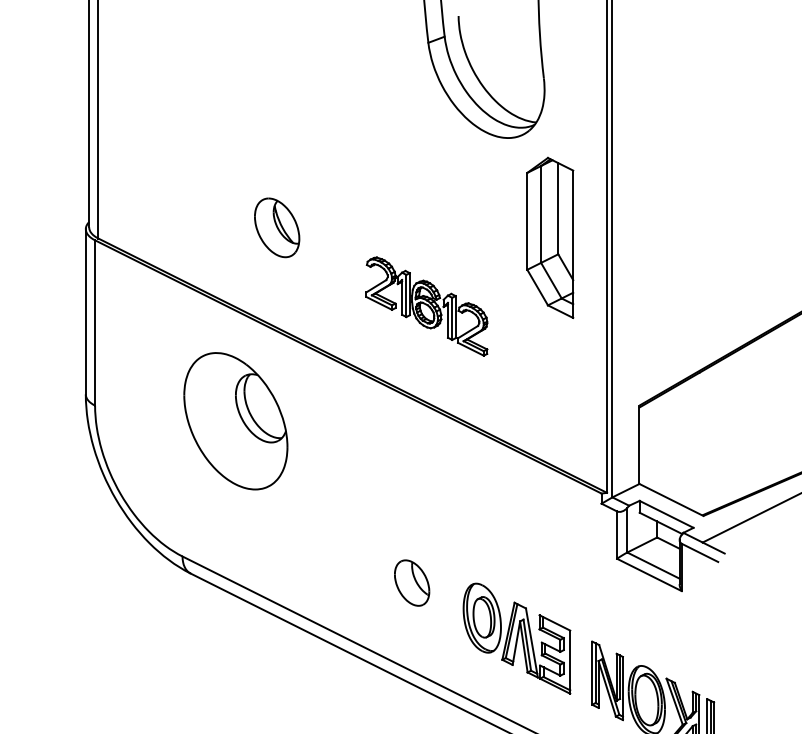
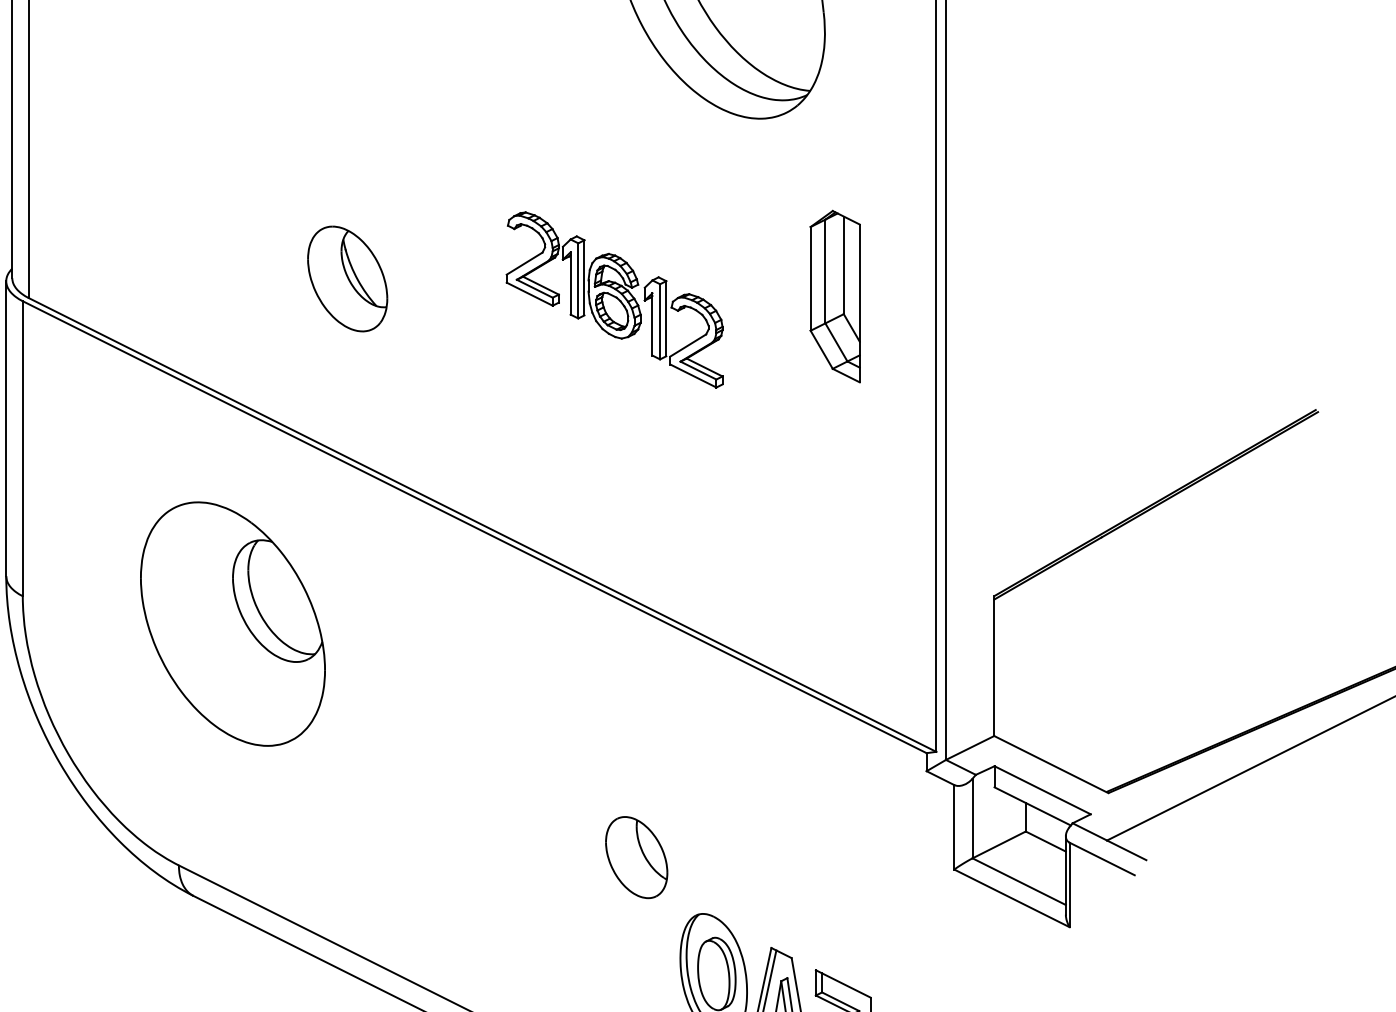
part: (550, 237) -> (835, 296), size x0.6
part: (426, 306) -> (614, 299), moved
part: (235, 421) -> (232, 624), moved
part: (412, 582) -> (637, 856), moved

